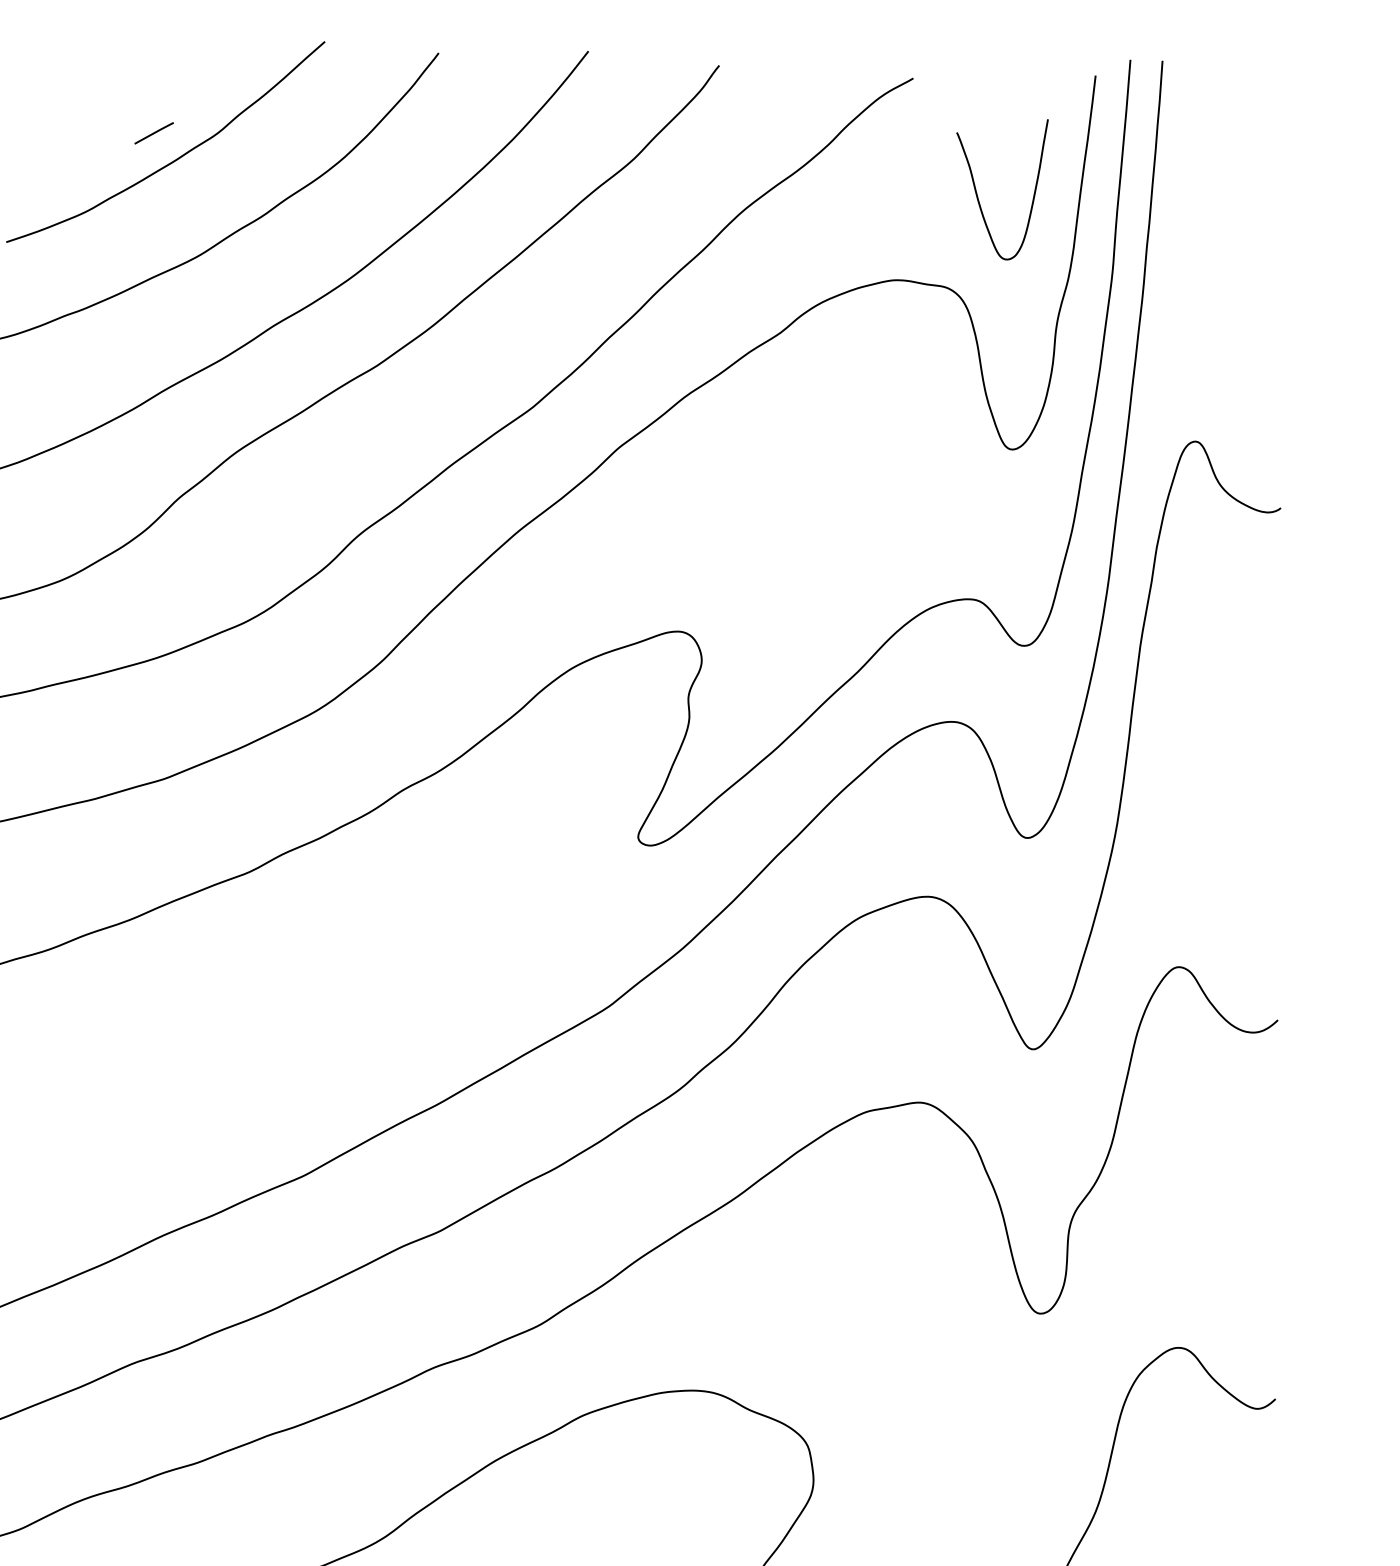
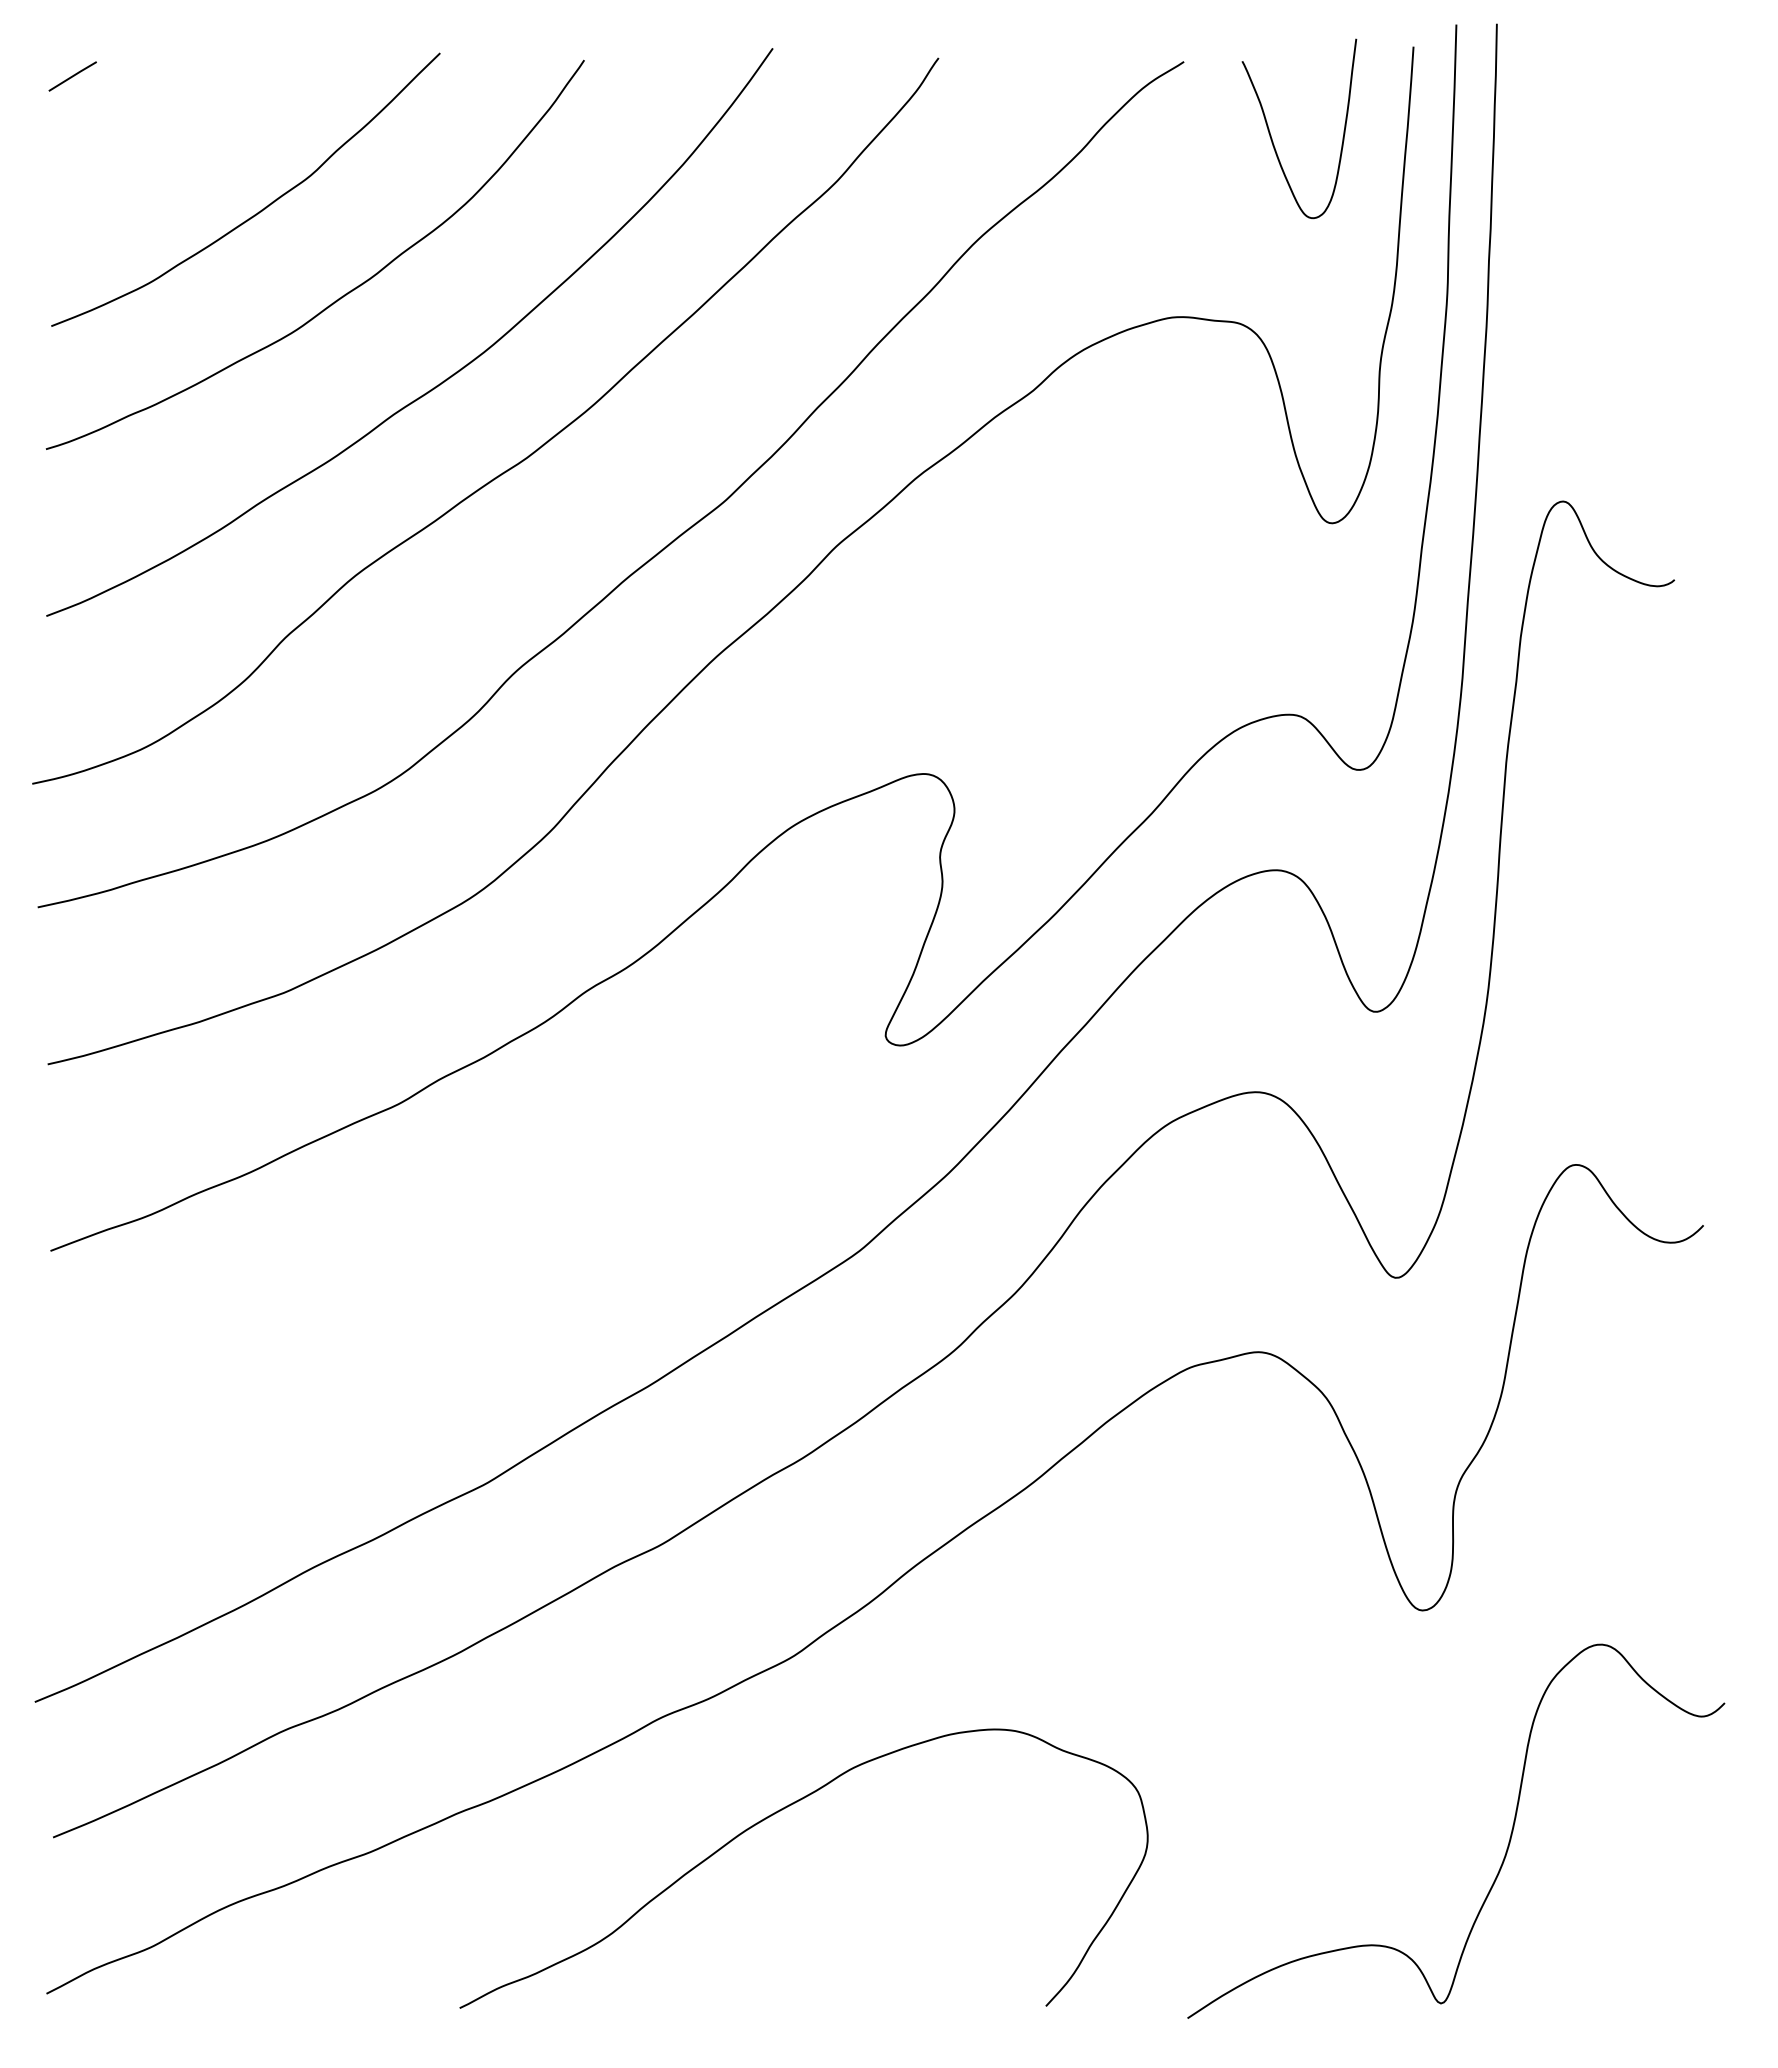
line: (153, 133) -> (72, 76), moved
curve: (977, 194) -> (1272, 138), moved

